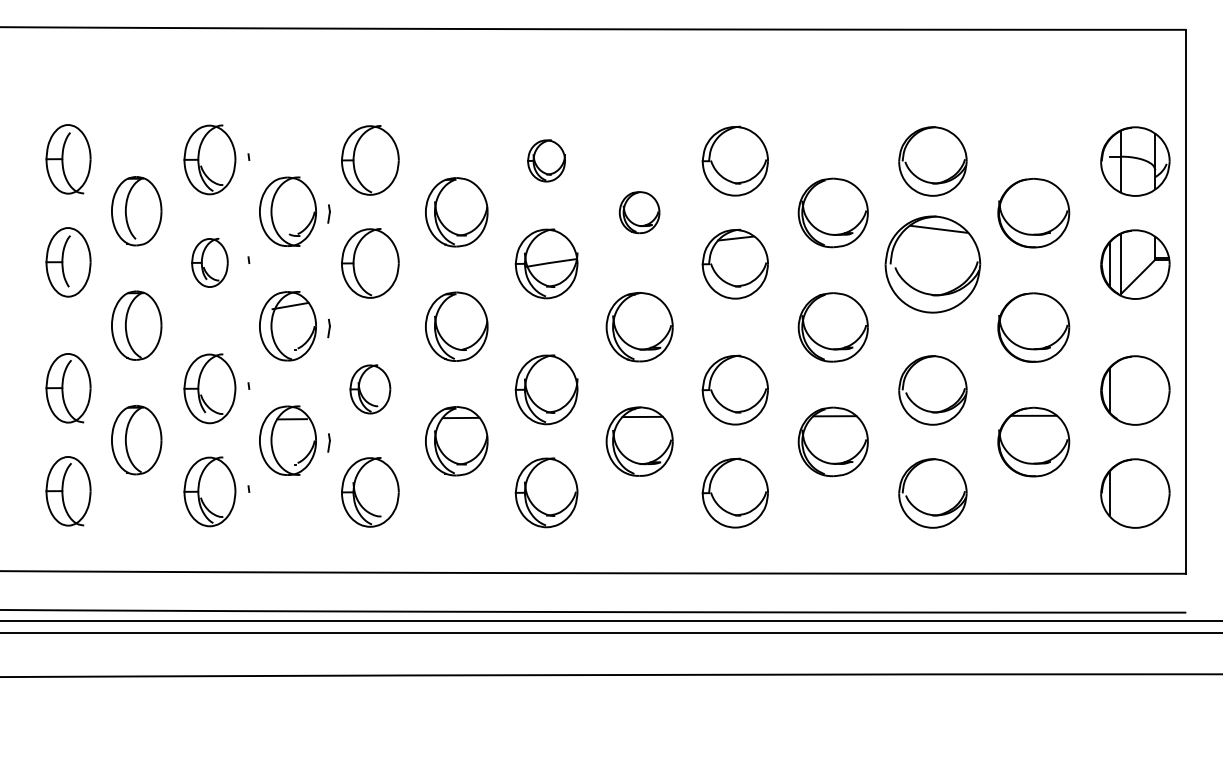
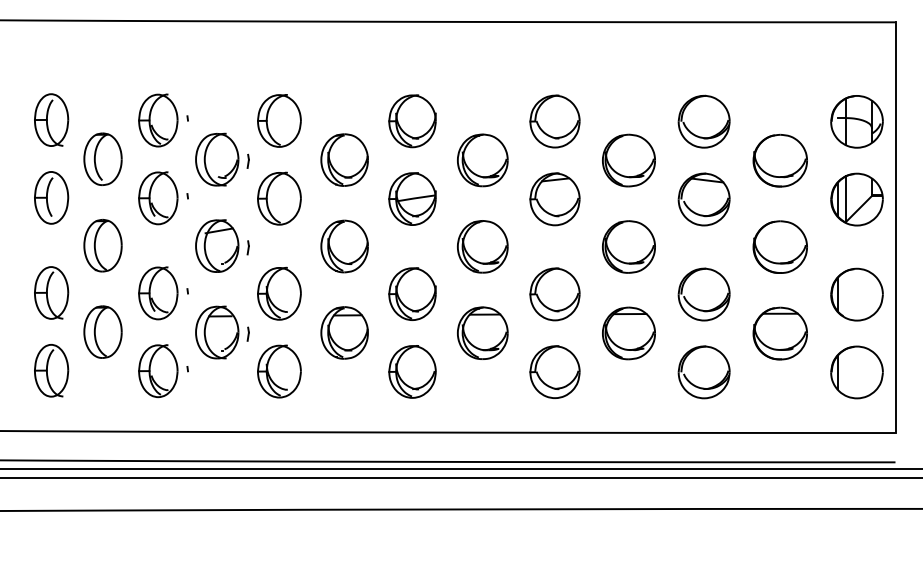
part: (546, 160) -> (412, 120), size x1.67
part: (639, 212) -> (482, 160), size x1.67
part: (209, 262) -> (157, 198), size x1.43
part: (932, 264) -> (703, 199), size x0.71
part: (370, 389) -> (279, 293), size x1.43

